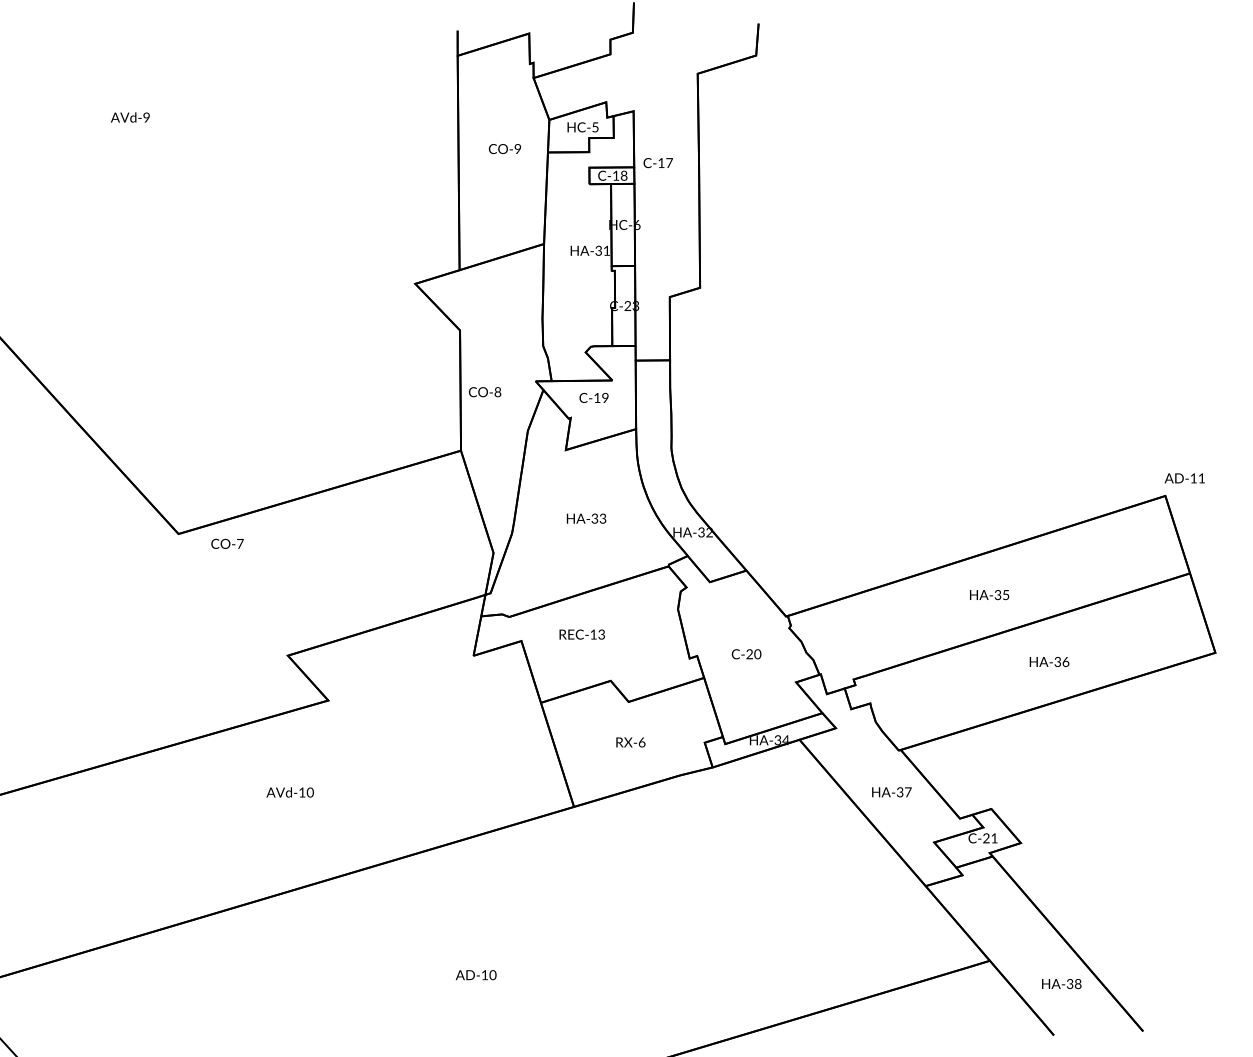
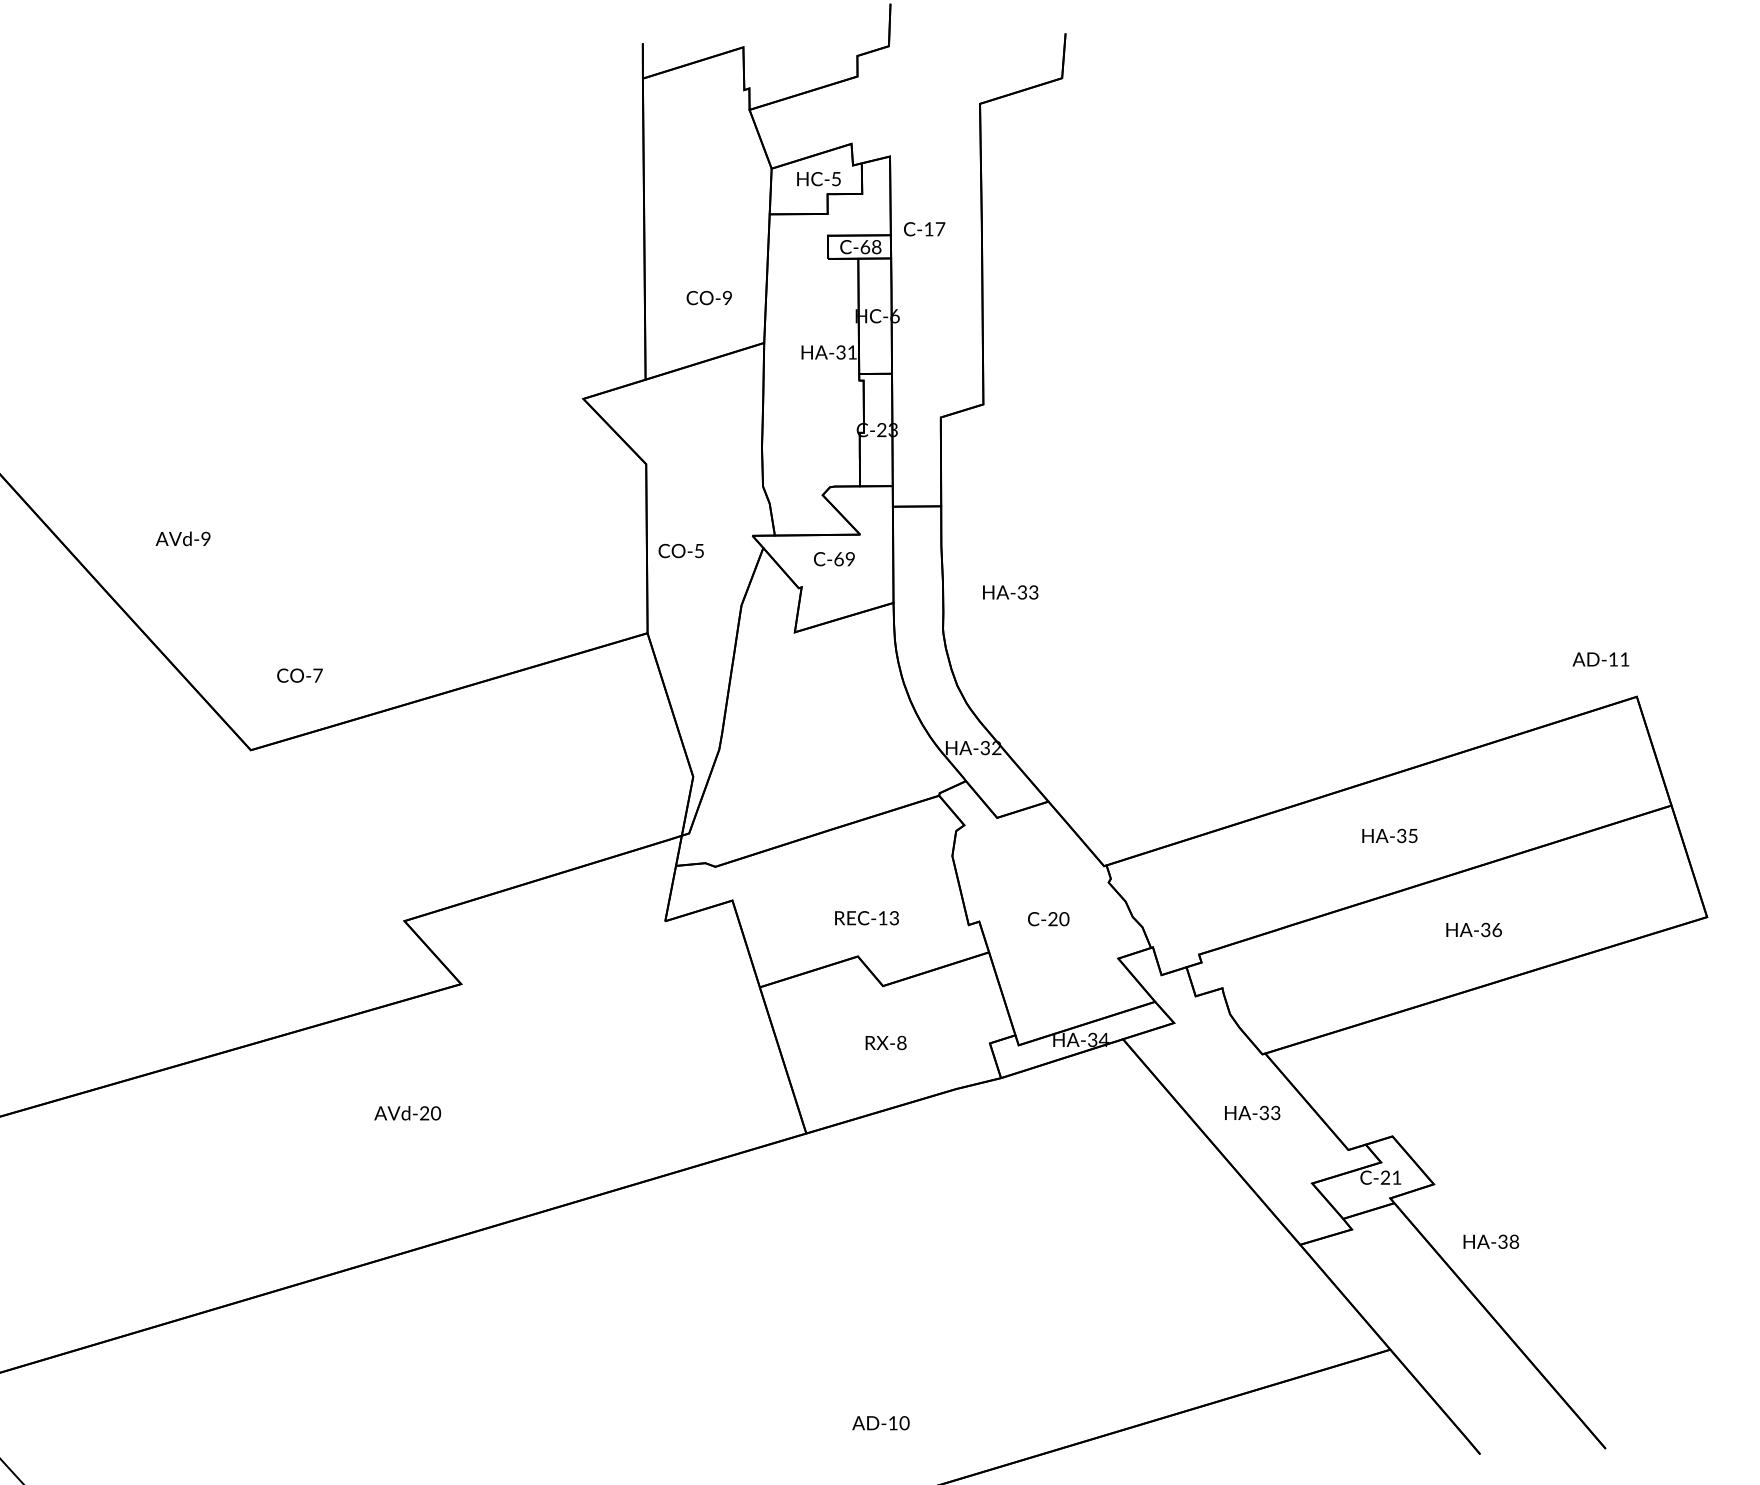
text: (130, 117) -> (183, 538), moved
text: (504, 149) -> (708, 298), moved
text: (615, 175) -> (864, 246), C-18 -> C-68
text: (497, 391) -> (698, 550), CO-8 -> CO-5
text: (597, 397) -> (839, 558), C-19 -> C-69
text: (1184, 478) -> (1600, 659), moved
text: (586, 518) -> (1010, 592), moved
text: (227, 543) -> (299, 675), moved
text: (581, 634) -> (865, 918), moved
text: (641, 741) -> (901, 1041), RX-6 -> RX-8
text: (302, 792) -> (424, 1113), AVd-10 -> AVd-20
text: (908, 792) -> (1276, 1113), HA-37 -> HA-33
text: (476, 975) -> (881, 1423), moved
text: (1061, 984) -> (1490, 1242), moved

